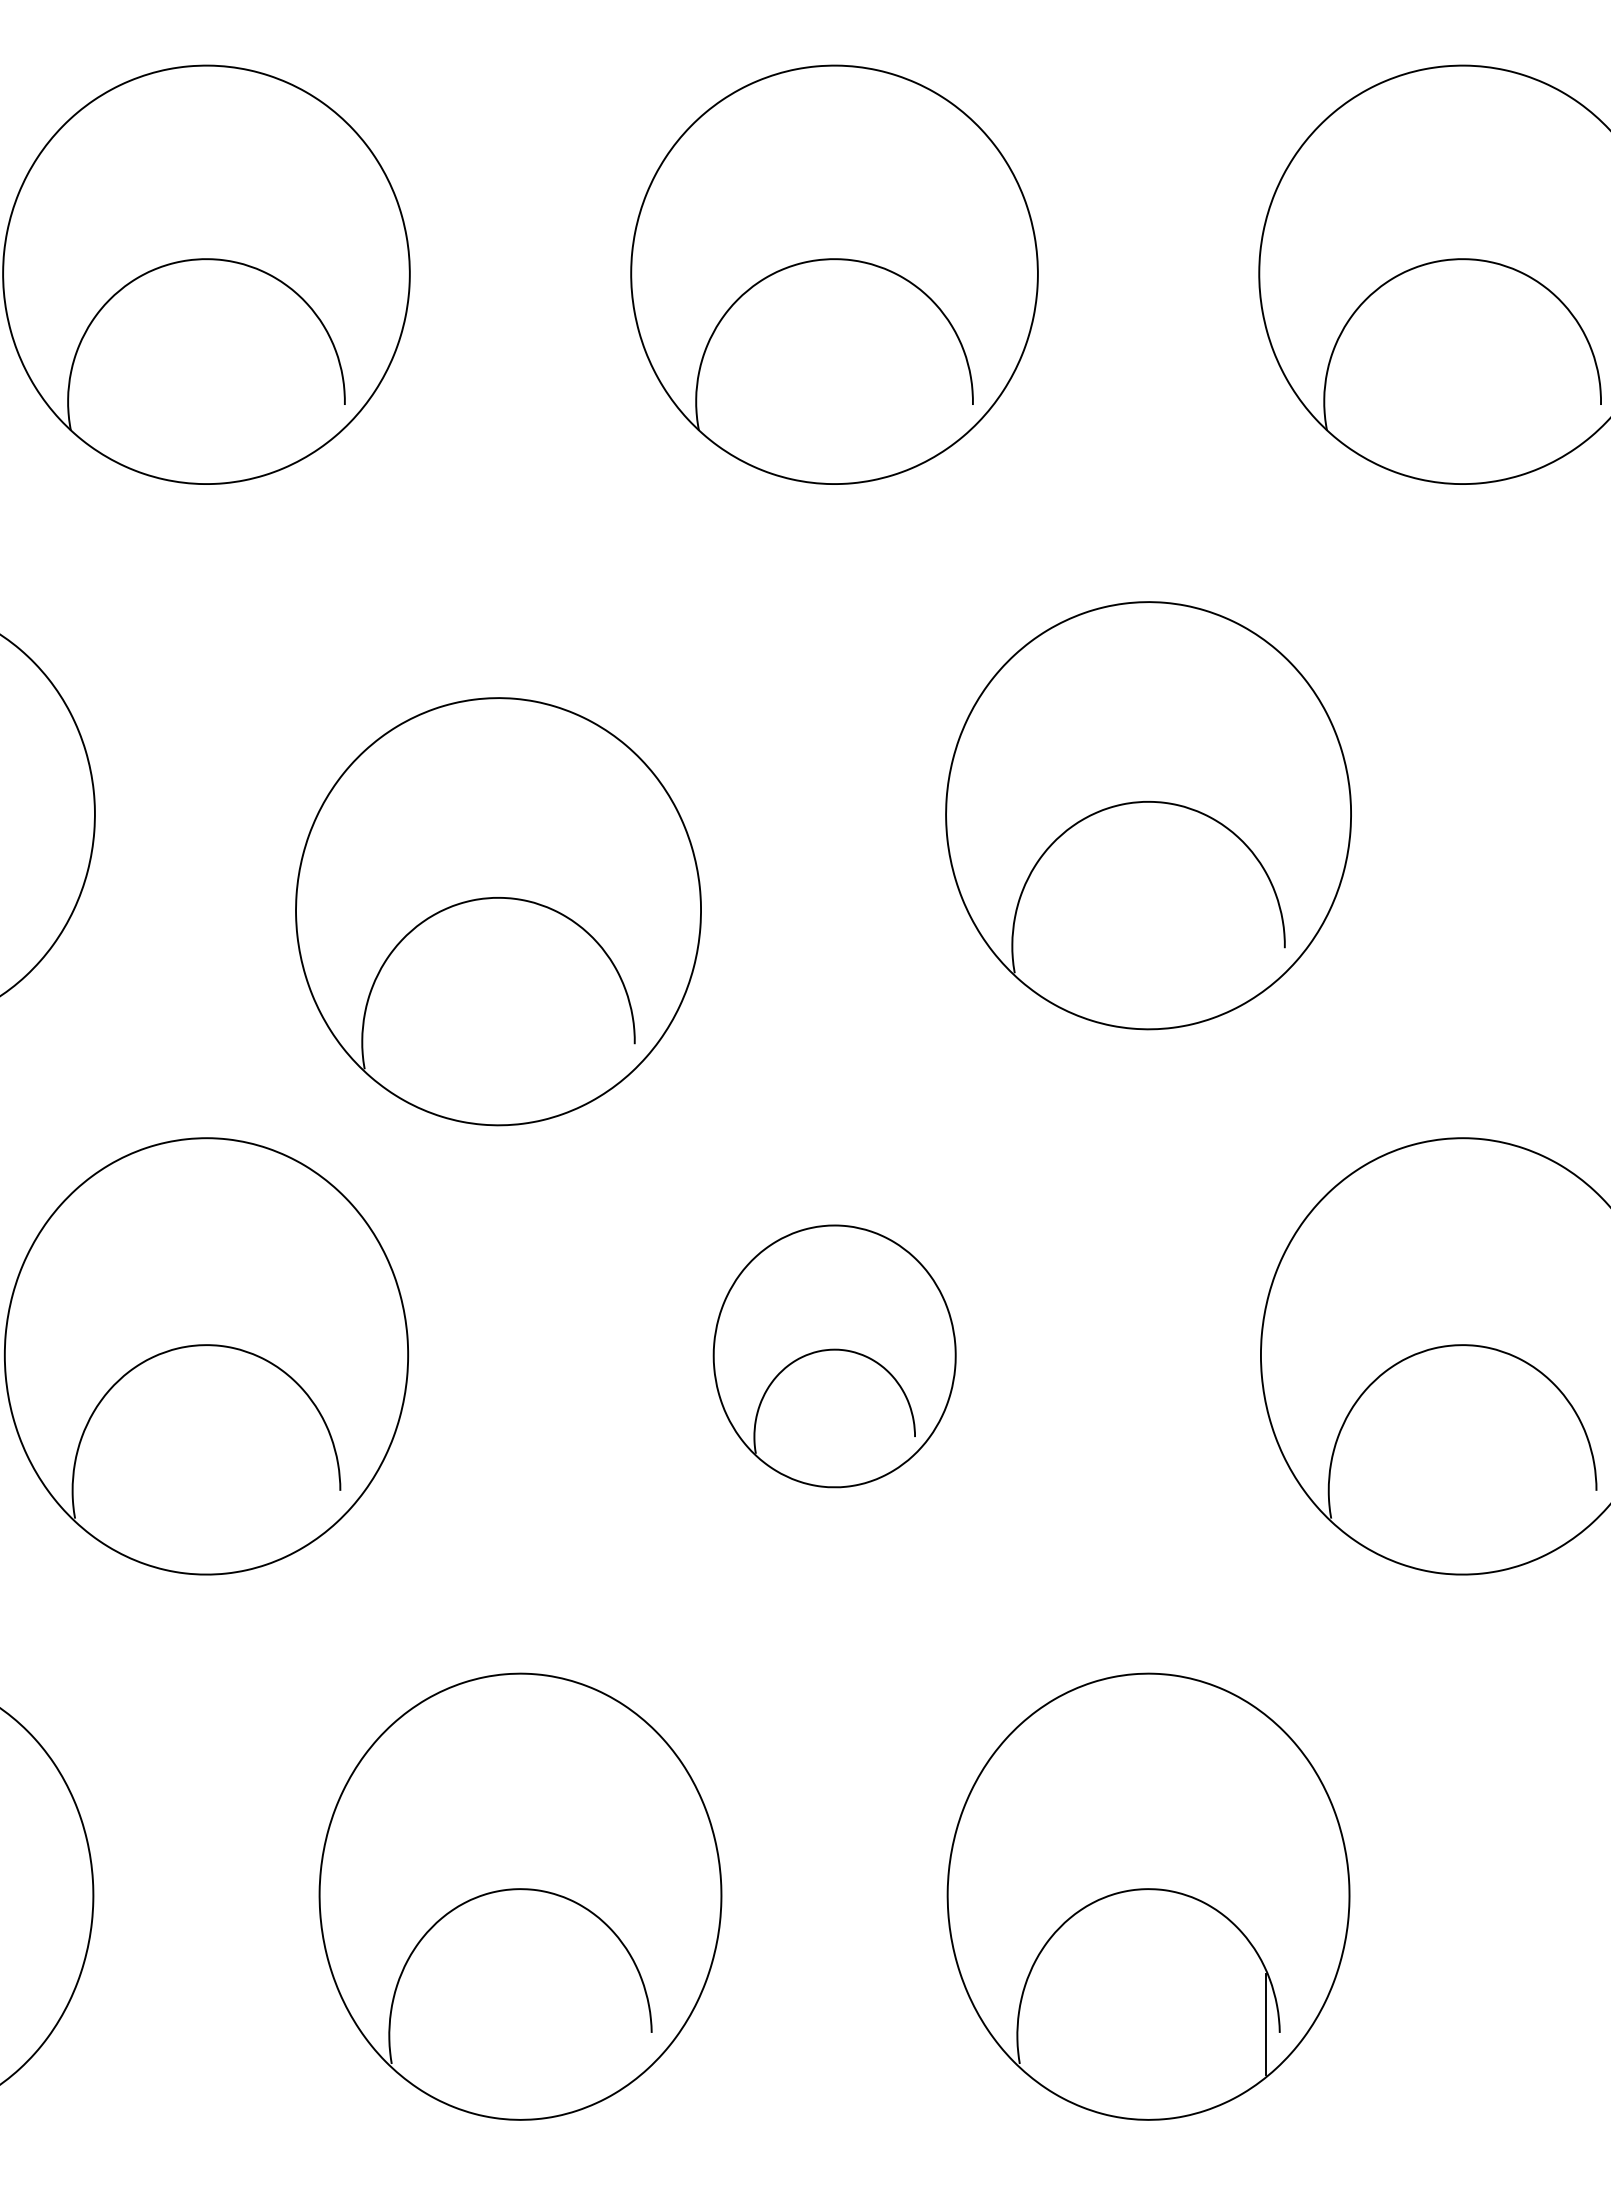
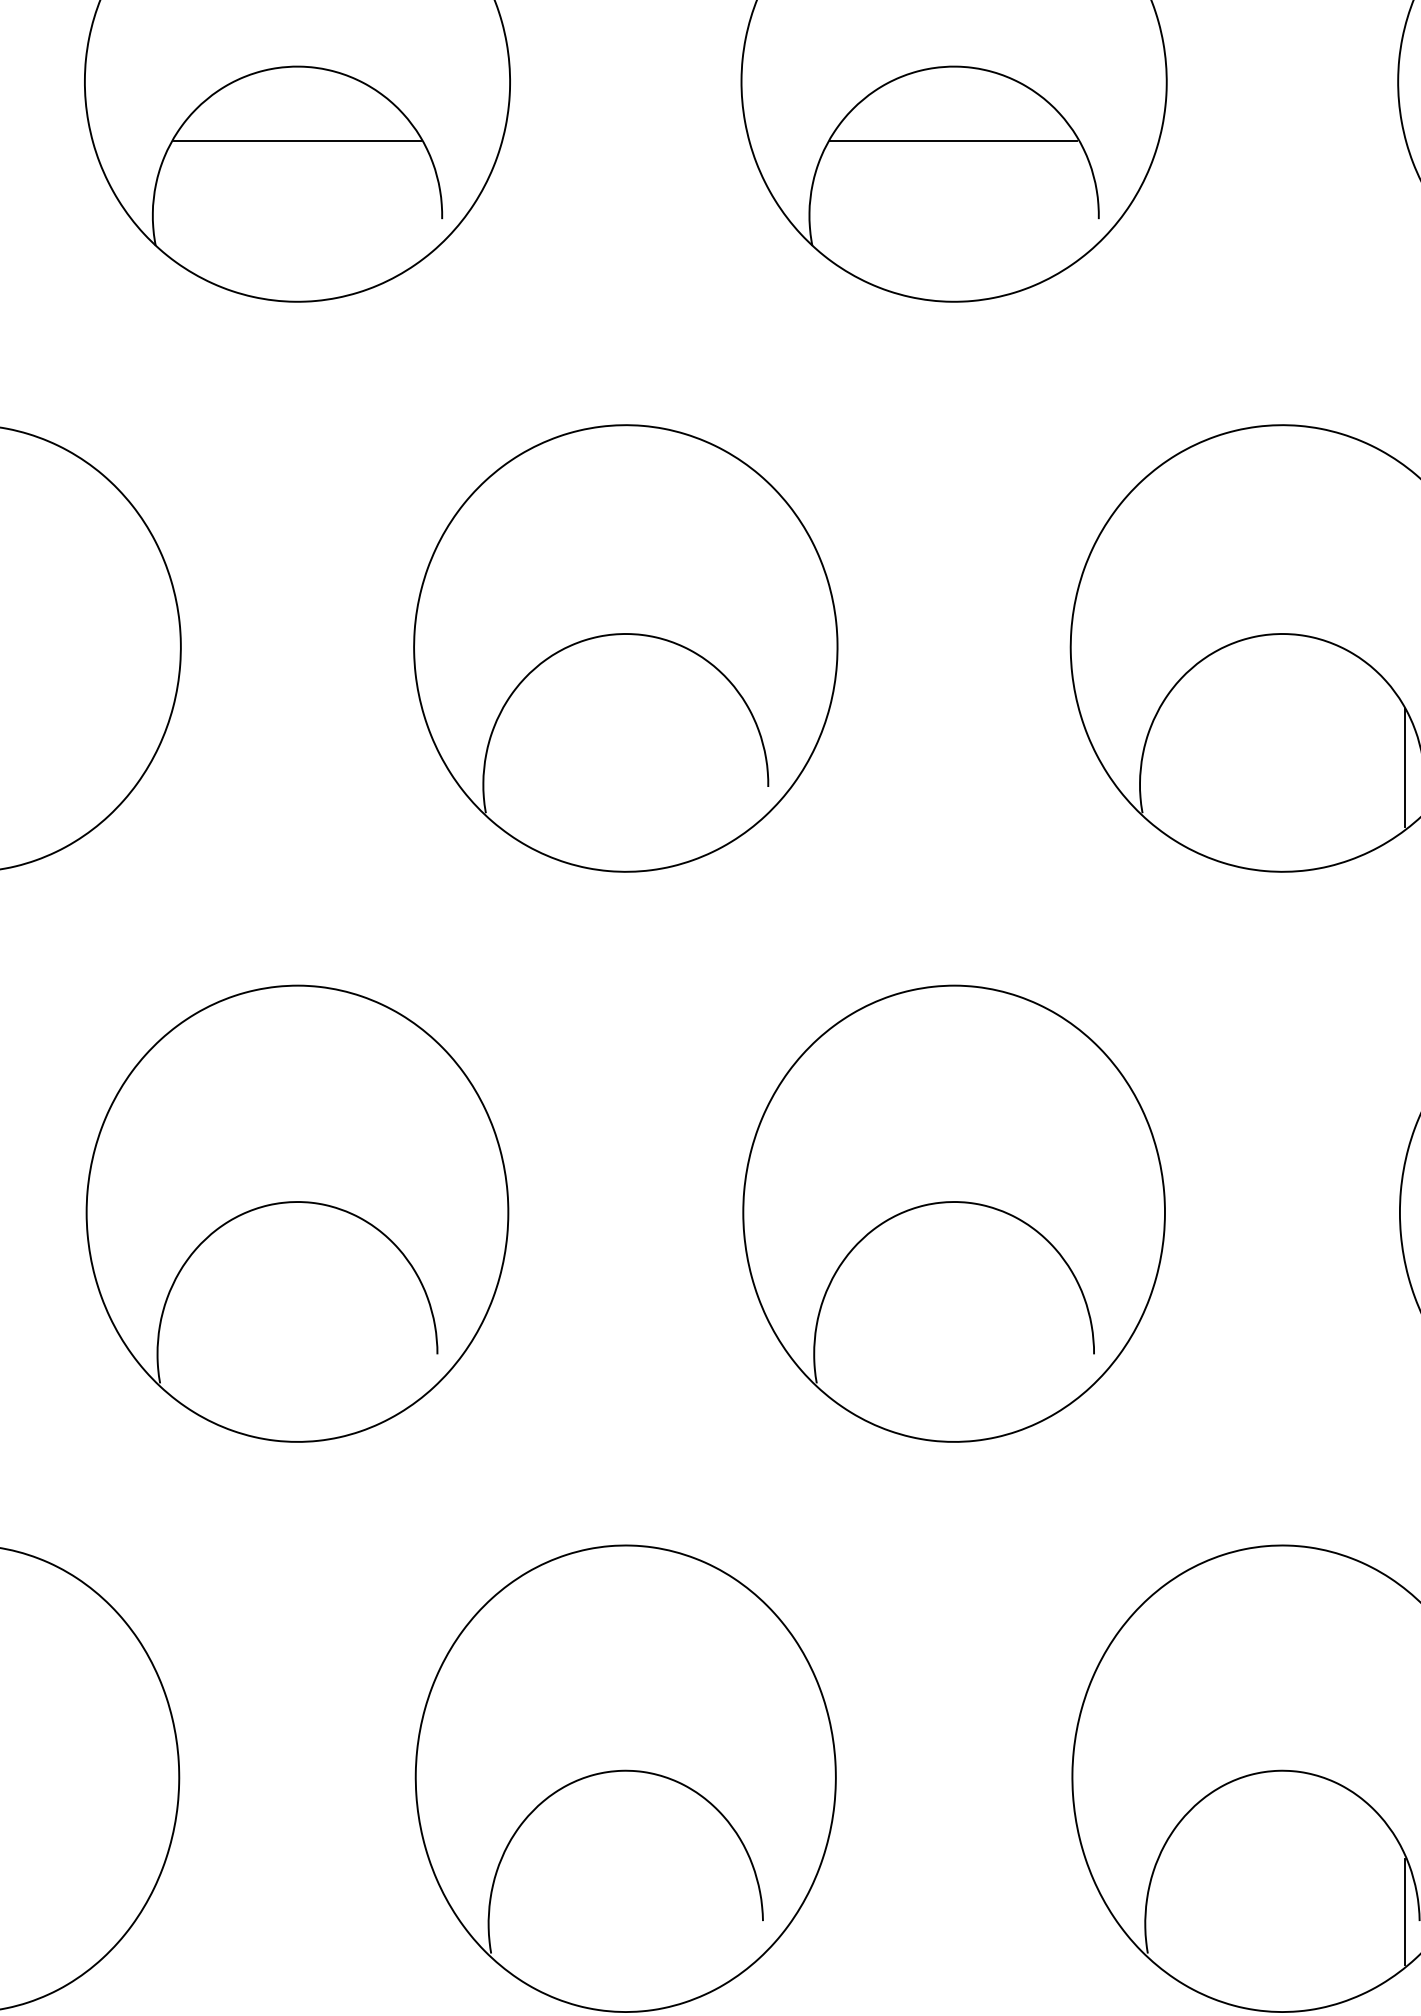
line: (206, 330) -> (297, 141), added
line: (833, 330) -> (953, 141), added
part: (498, 911) -> (625, 648), moved
line: (1265, 929) -> (1404, 767), added
part: (834, 1356) -> (954, 1213), size x1.67

